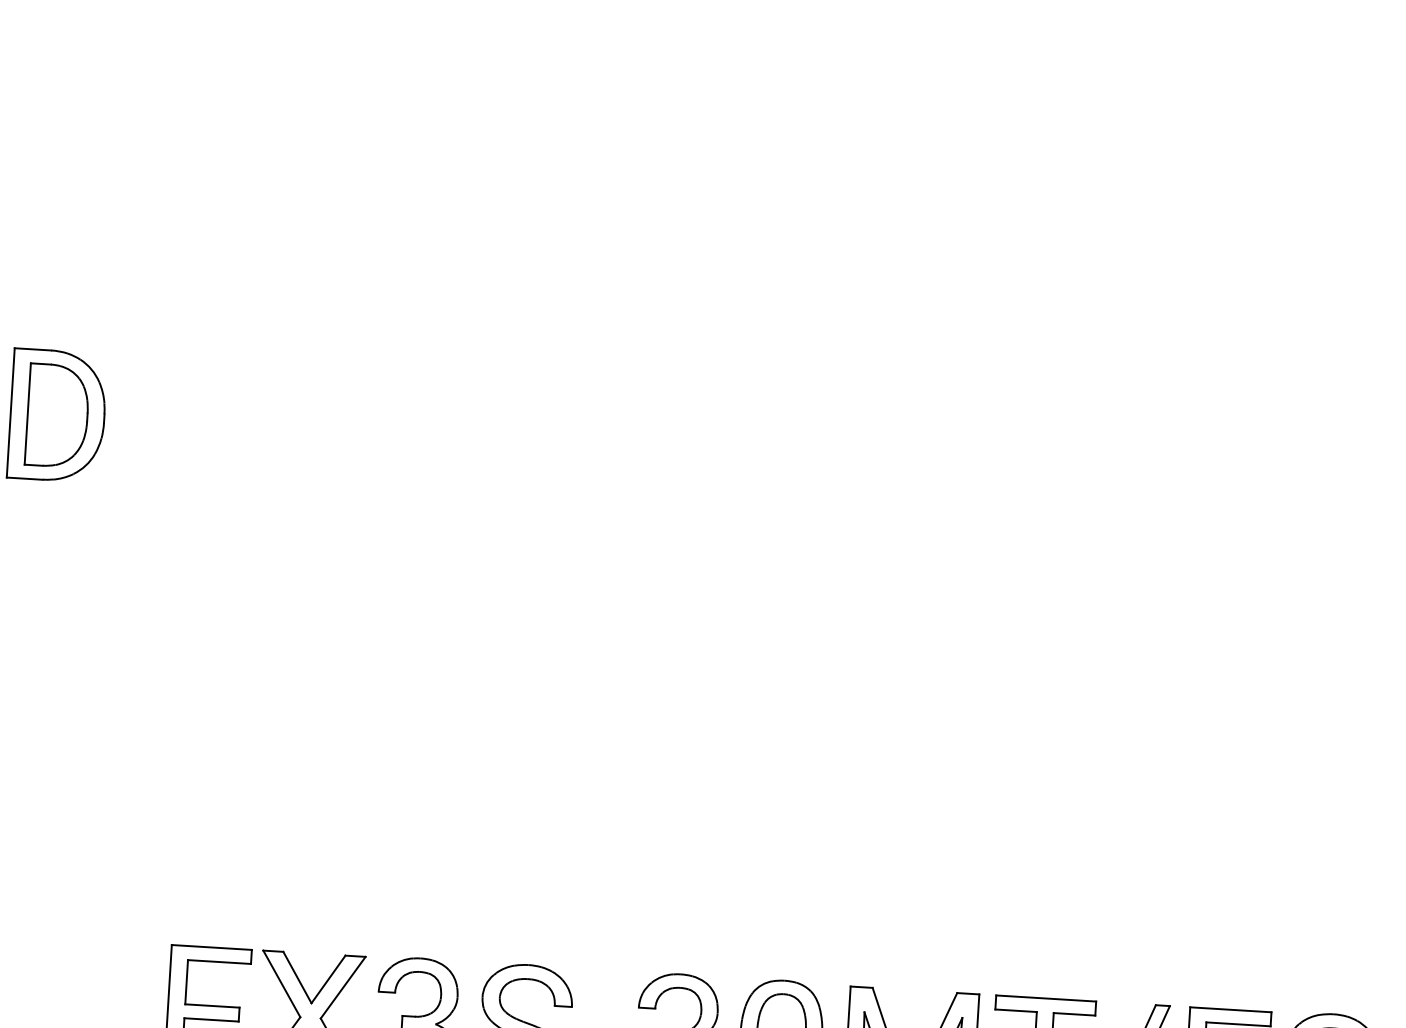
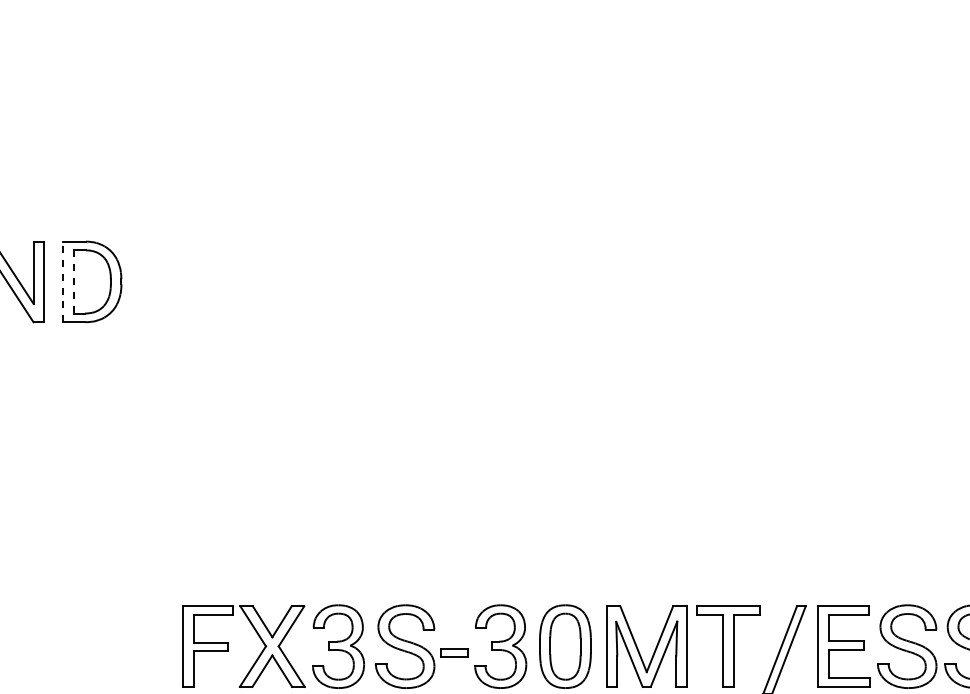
line: (11, 412) -> (63, 281), solid -> dashed
line: (27, 414) -> (73, 282), solid -> dashed

